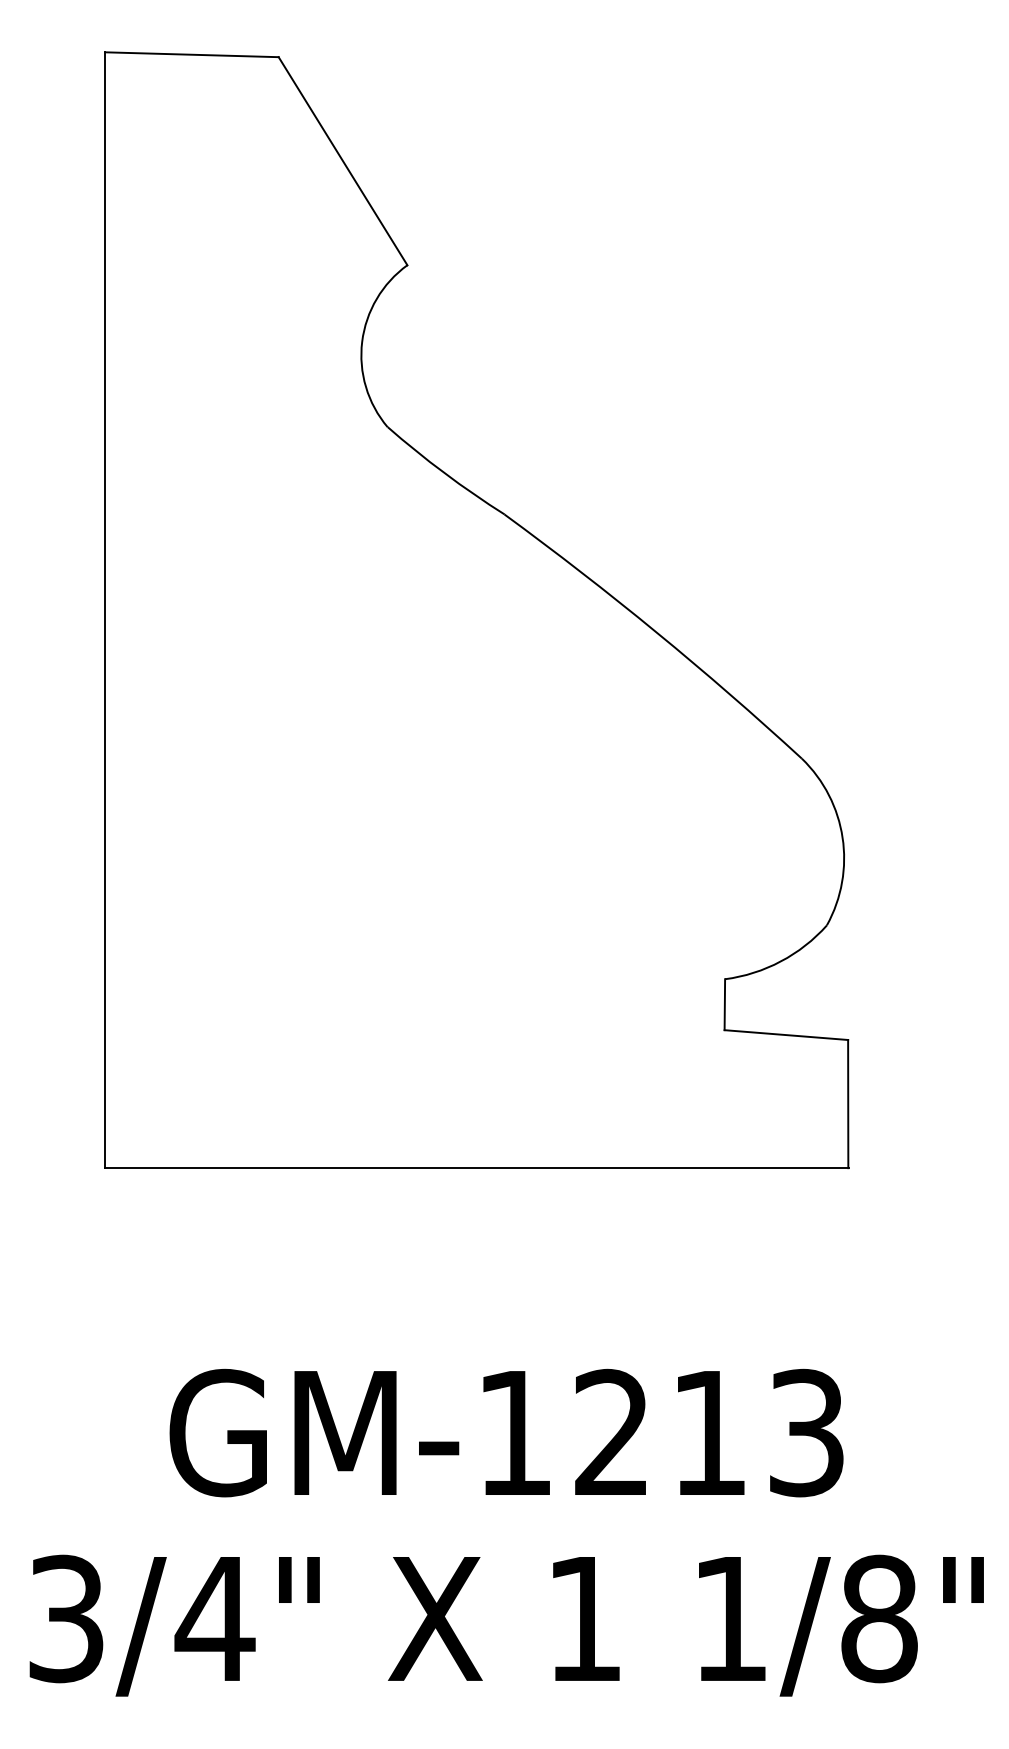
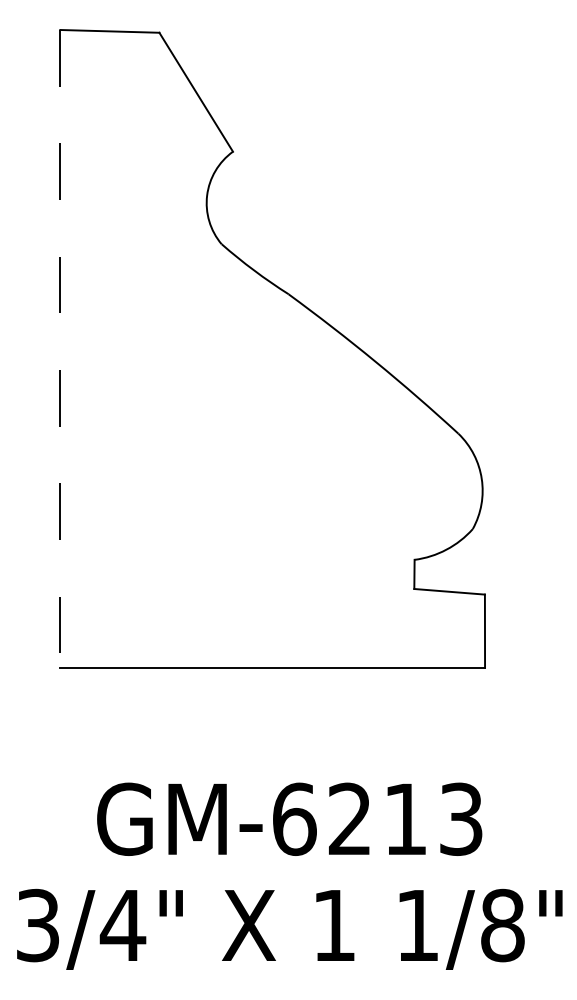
line: (105, 609) -> (60, 348), solid -> dashed
text: (514, 1431) -> (294, 818), GM-1213 -> GM-6213

